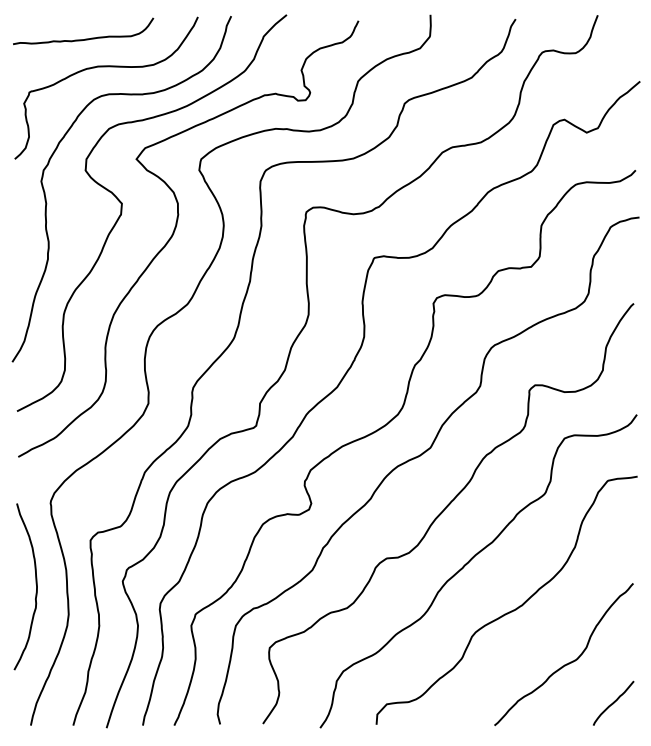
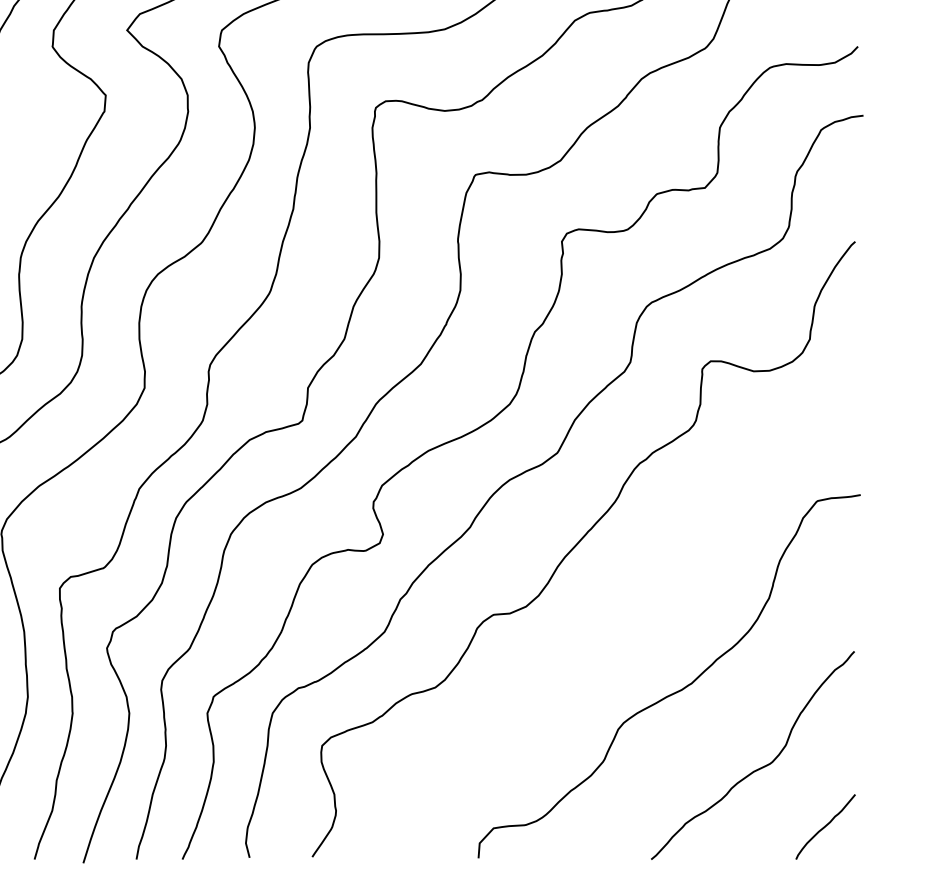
curve: (469, 562) -> (614, 620), removed

